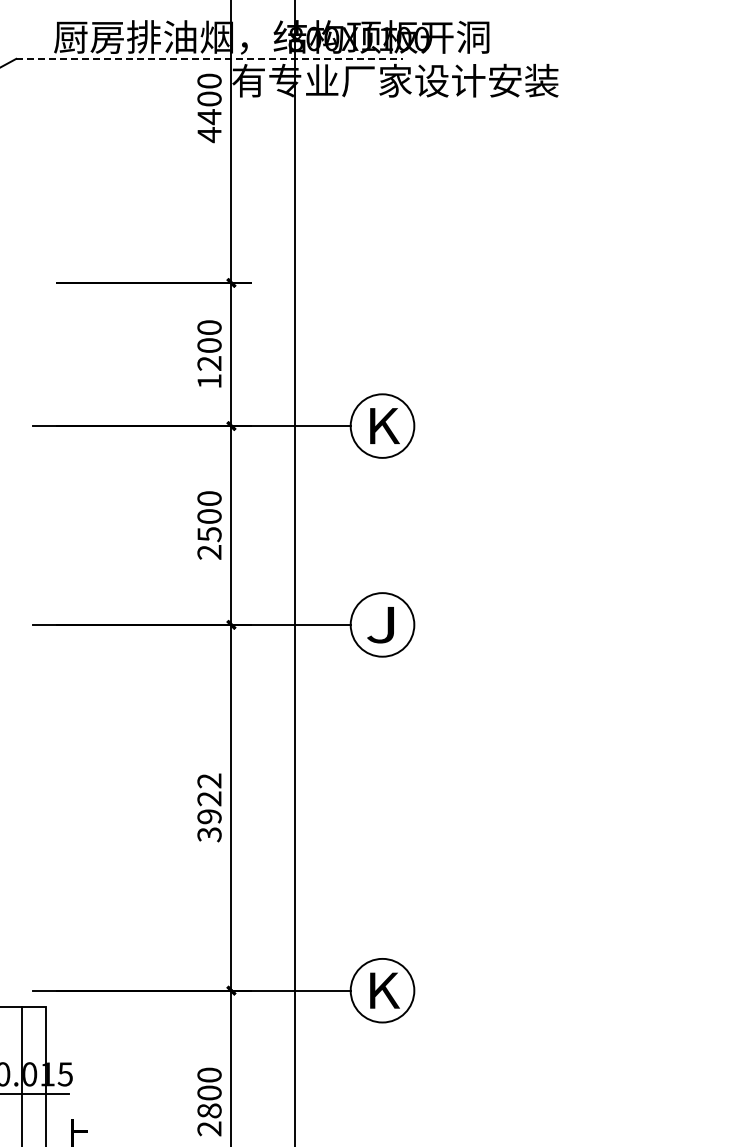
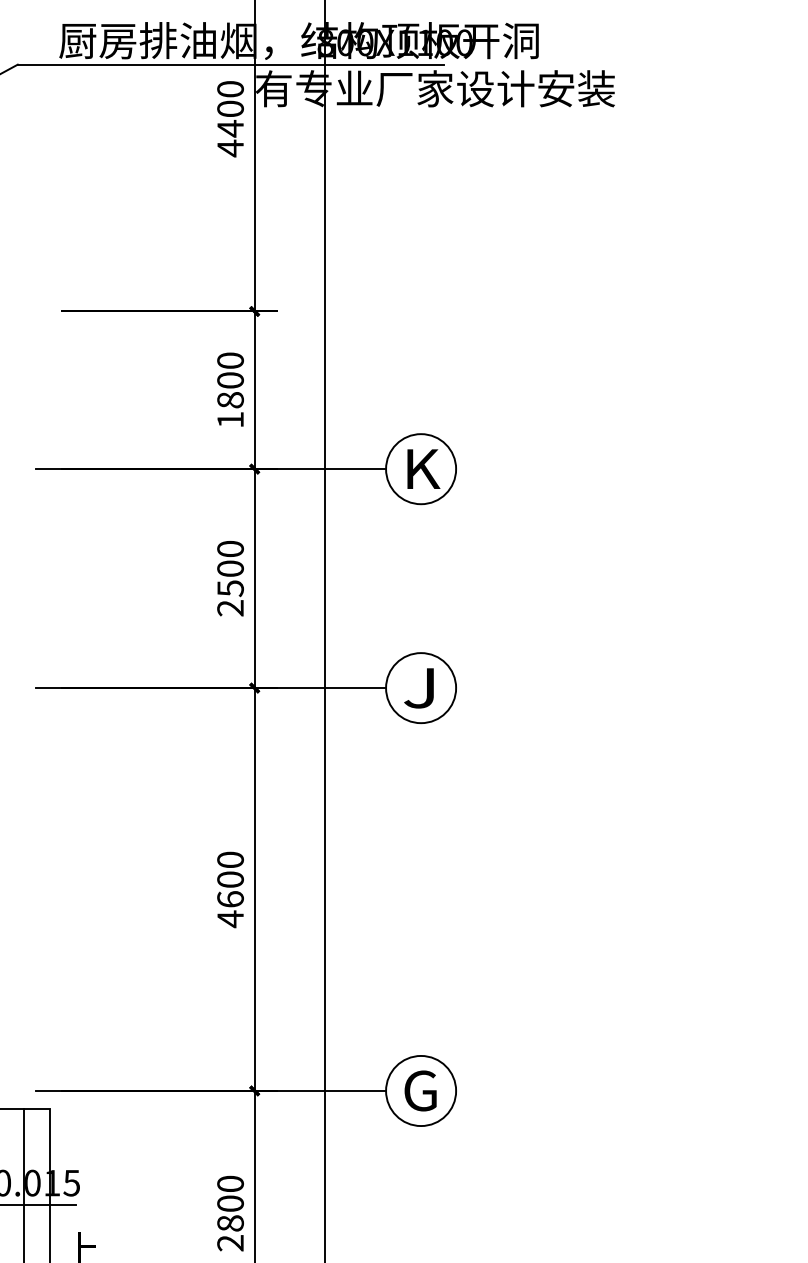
line: (210, 58) -> (231, 64), dashed -> solid
text: (209, 363) -> (230, 400), 1200 -> 1800
text: (209, 807) -> (230, 889), 3922 -> 4600
text: (383, 990) -> (422, 1090), K -> G

